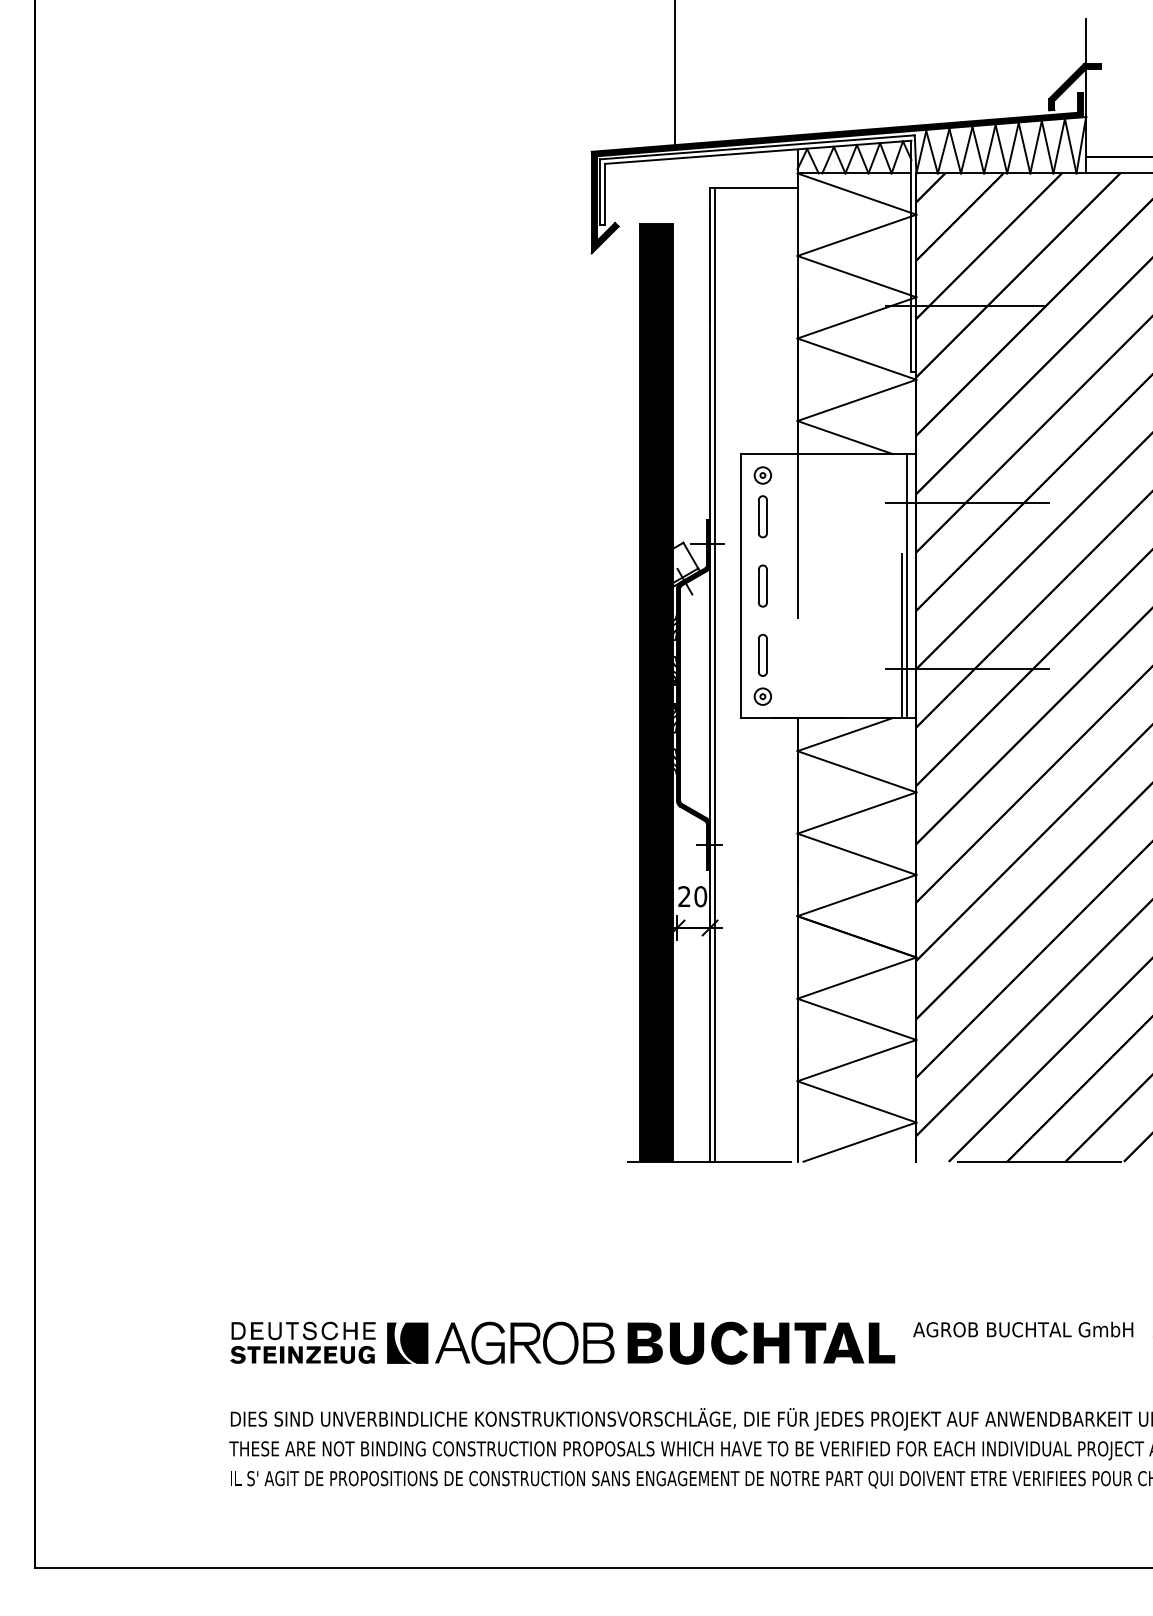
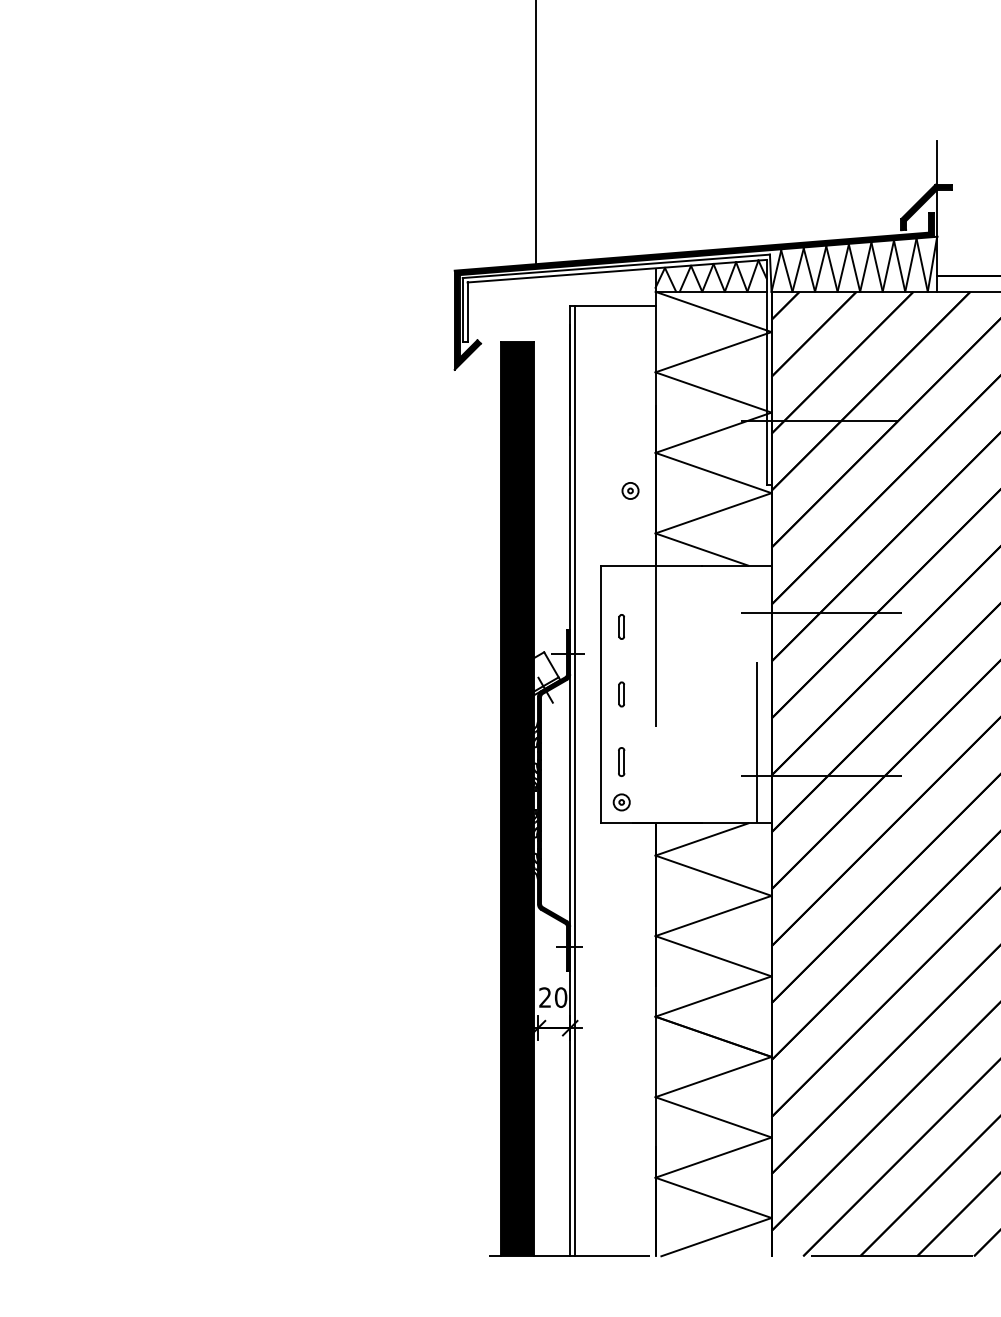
part: (762, 475) -> (630, 490), moved
part: (762, 516) -> (621, 626), size x0.6
part: (762, 585) -> (621, 693), size x0.6
line: (906, 586) -> (761, 694), removed
part: (762, 654) -> (621, 761), size x0.7

